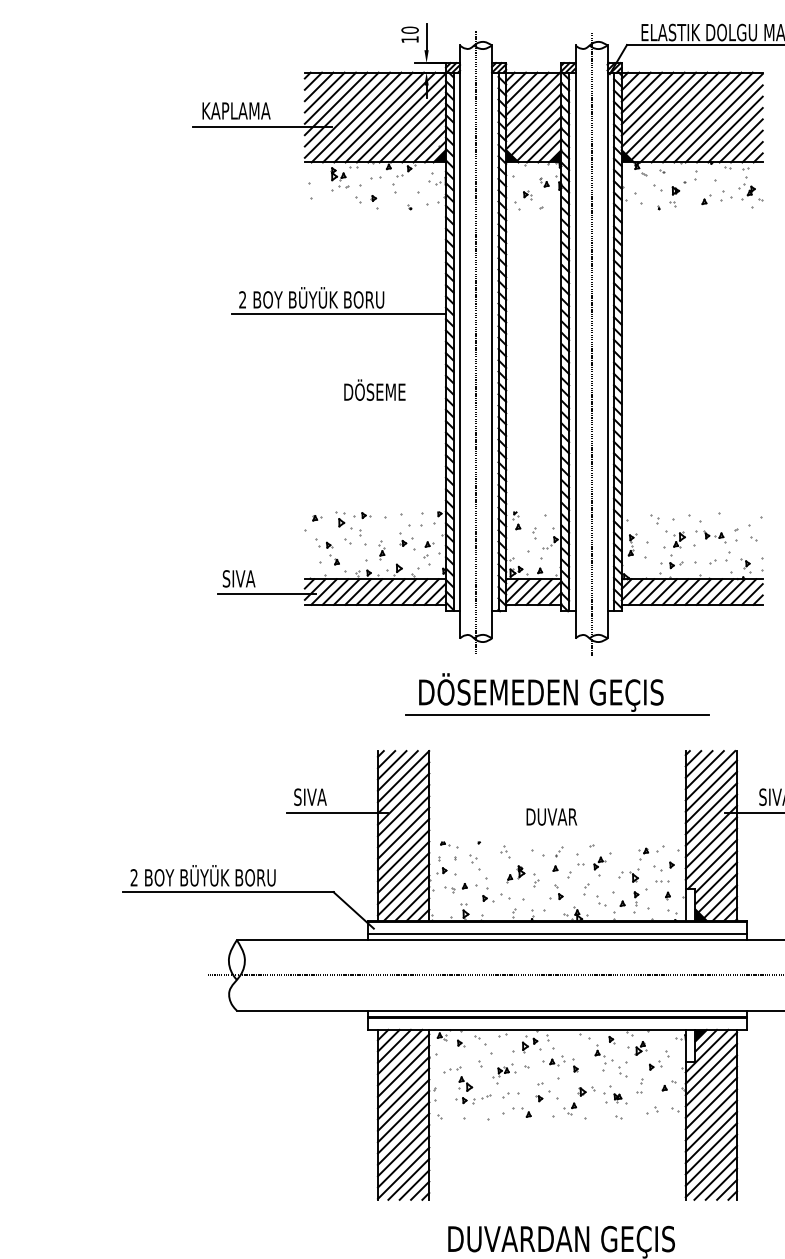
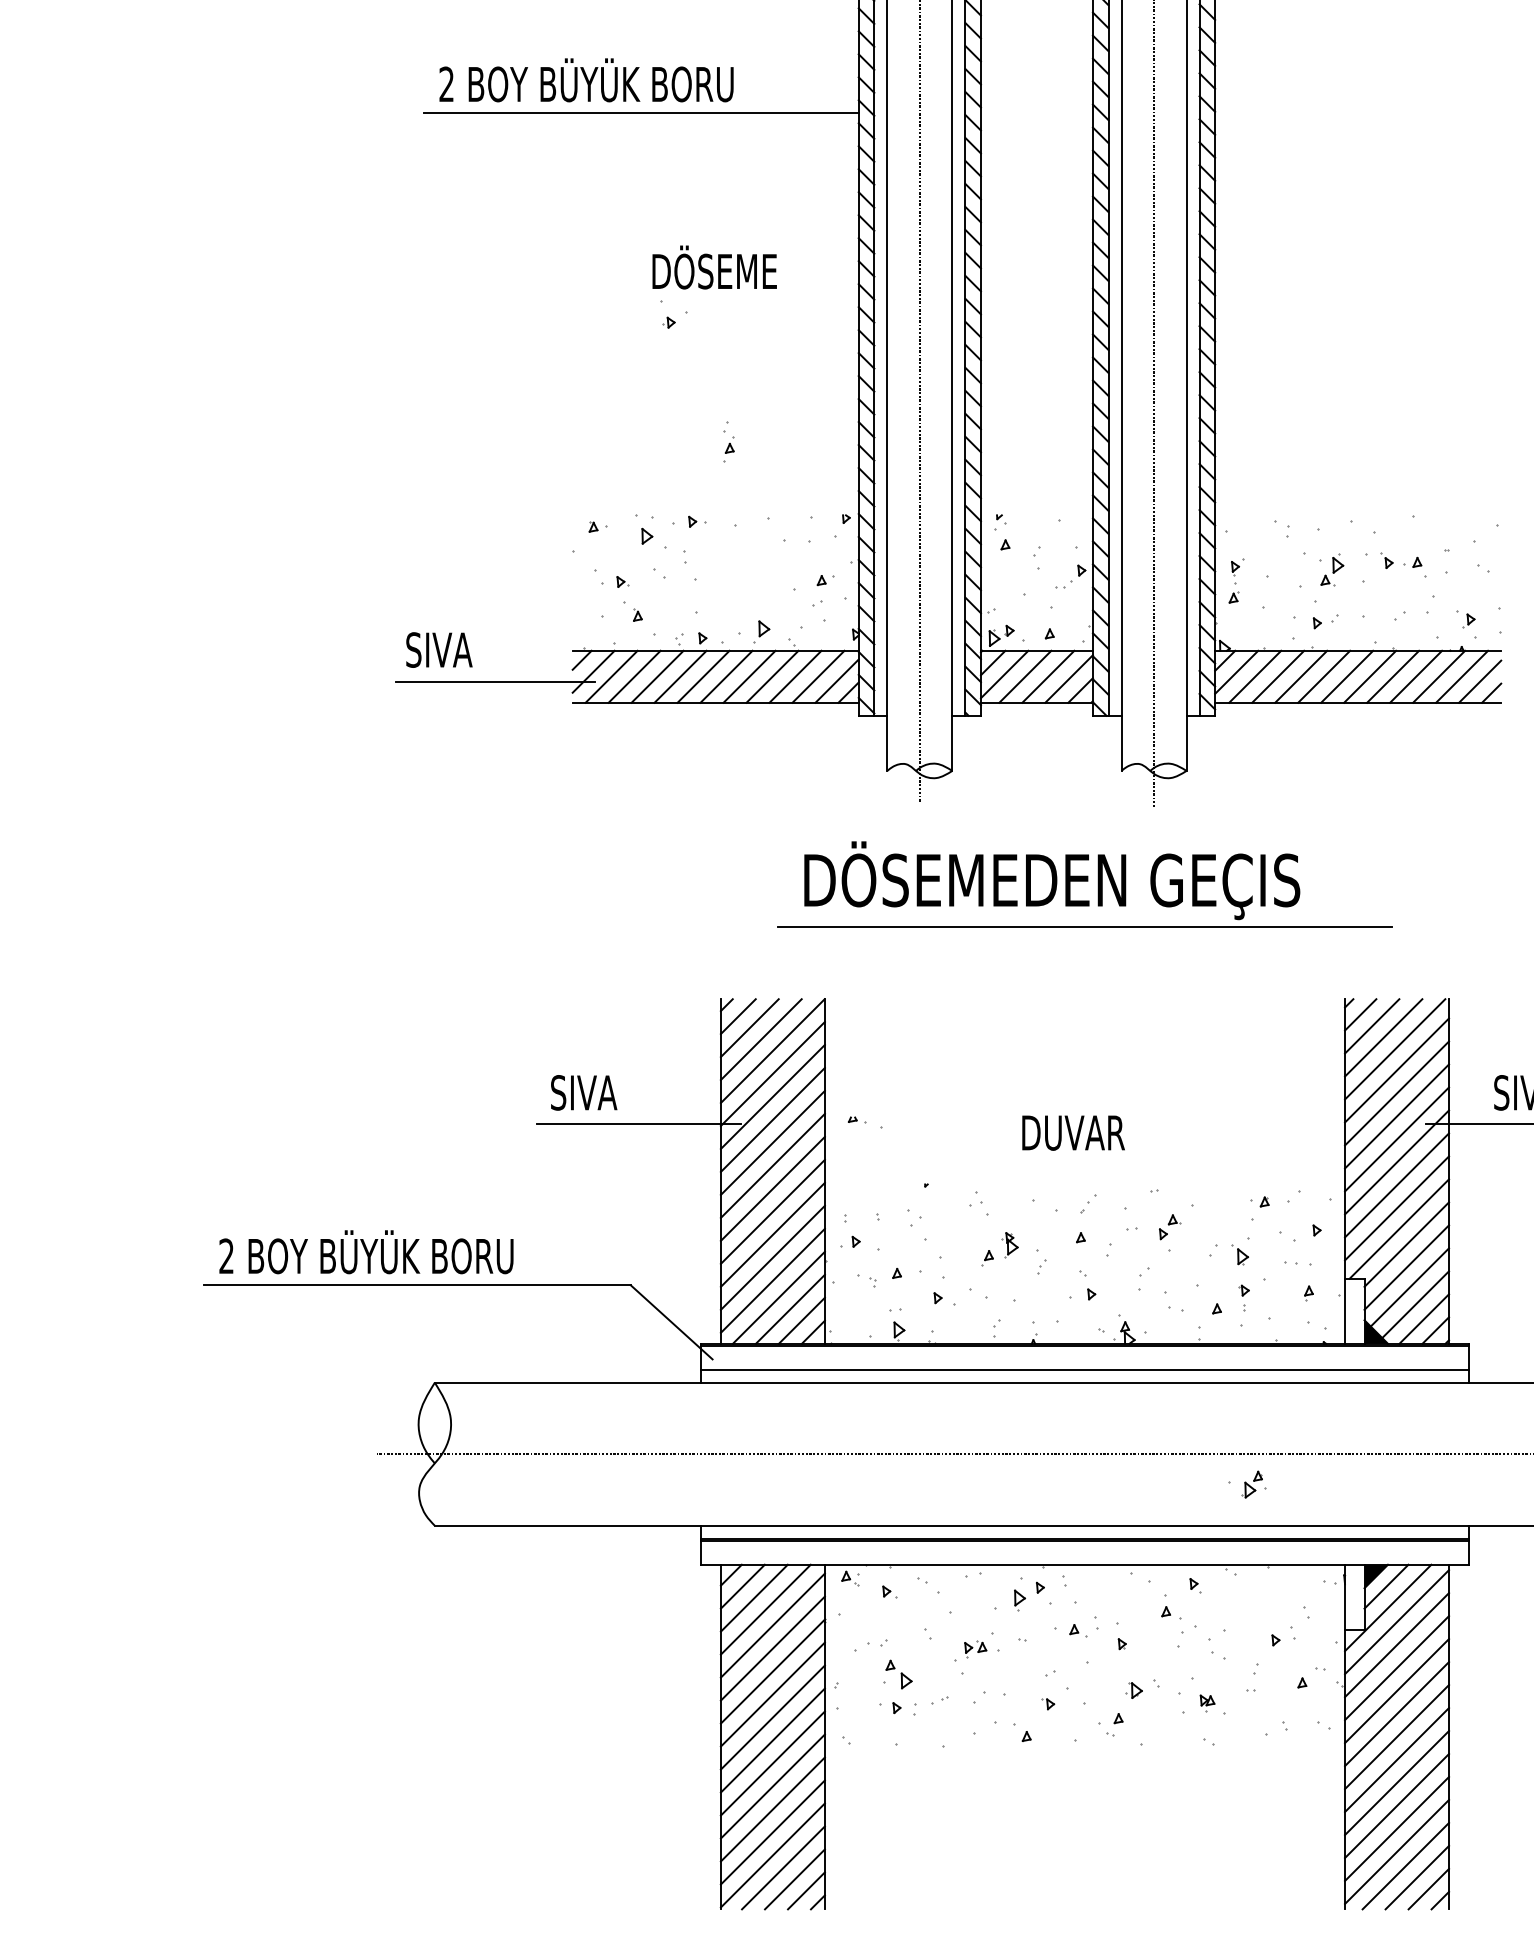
part: (406, 539) -> (675, 314), moved
part: (381, 550) -> (728, 442), moved
part: (449, 844) -> (865, 1121), moved
part: (637, 1048) -> (1247, 1484), moved

